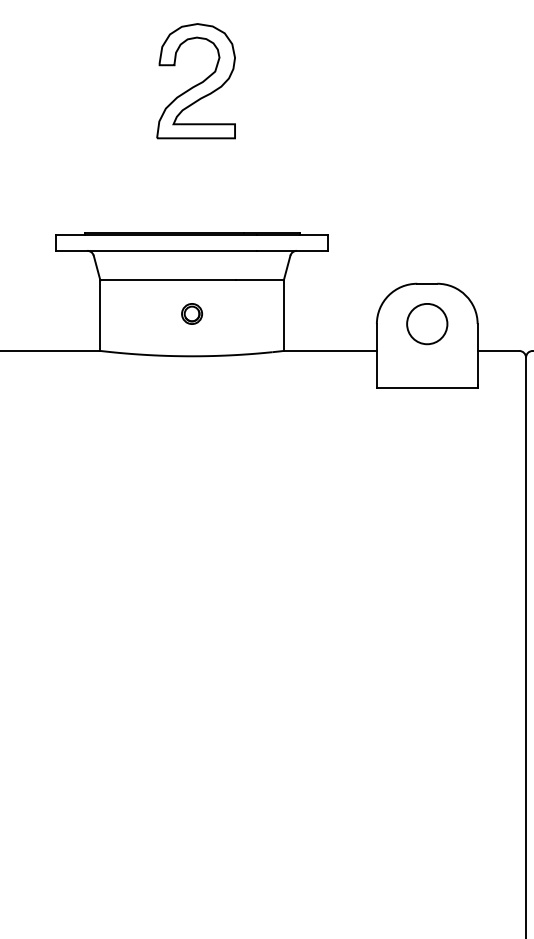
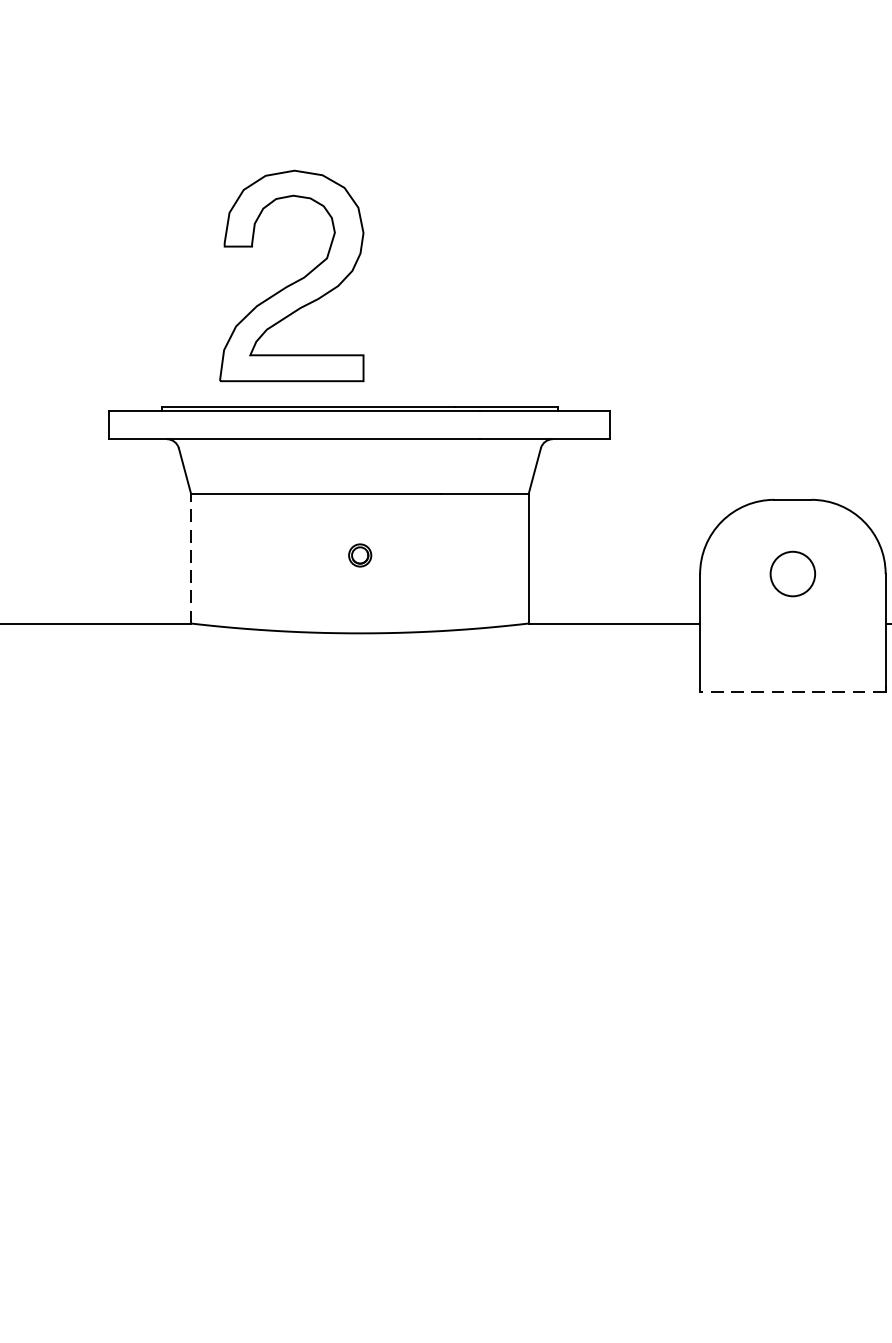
part: (195, 81) -> (290, 276), moved
part: (192, 313) -> (360, 554), size x0.6
line: (100, 315) -> (191, 558), solid -> dashed
circle: (427, 323) -> (793, 572), size x0.6
line: (426, 388) -> (791, 692), solid -> dashed

